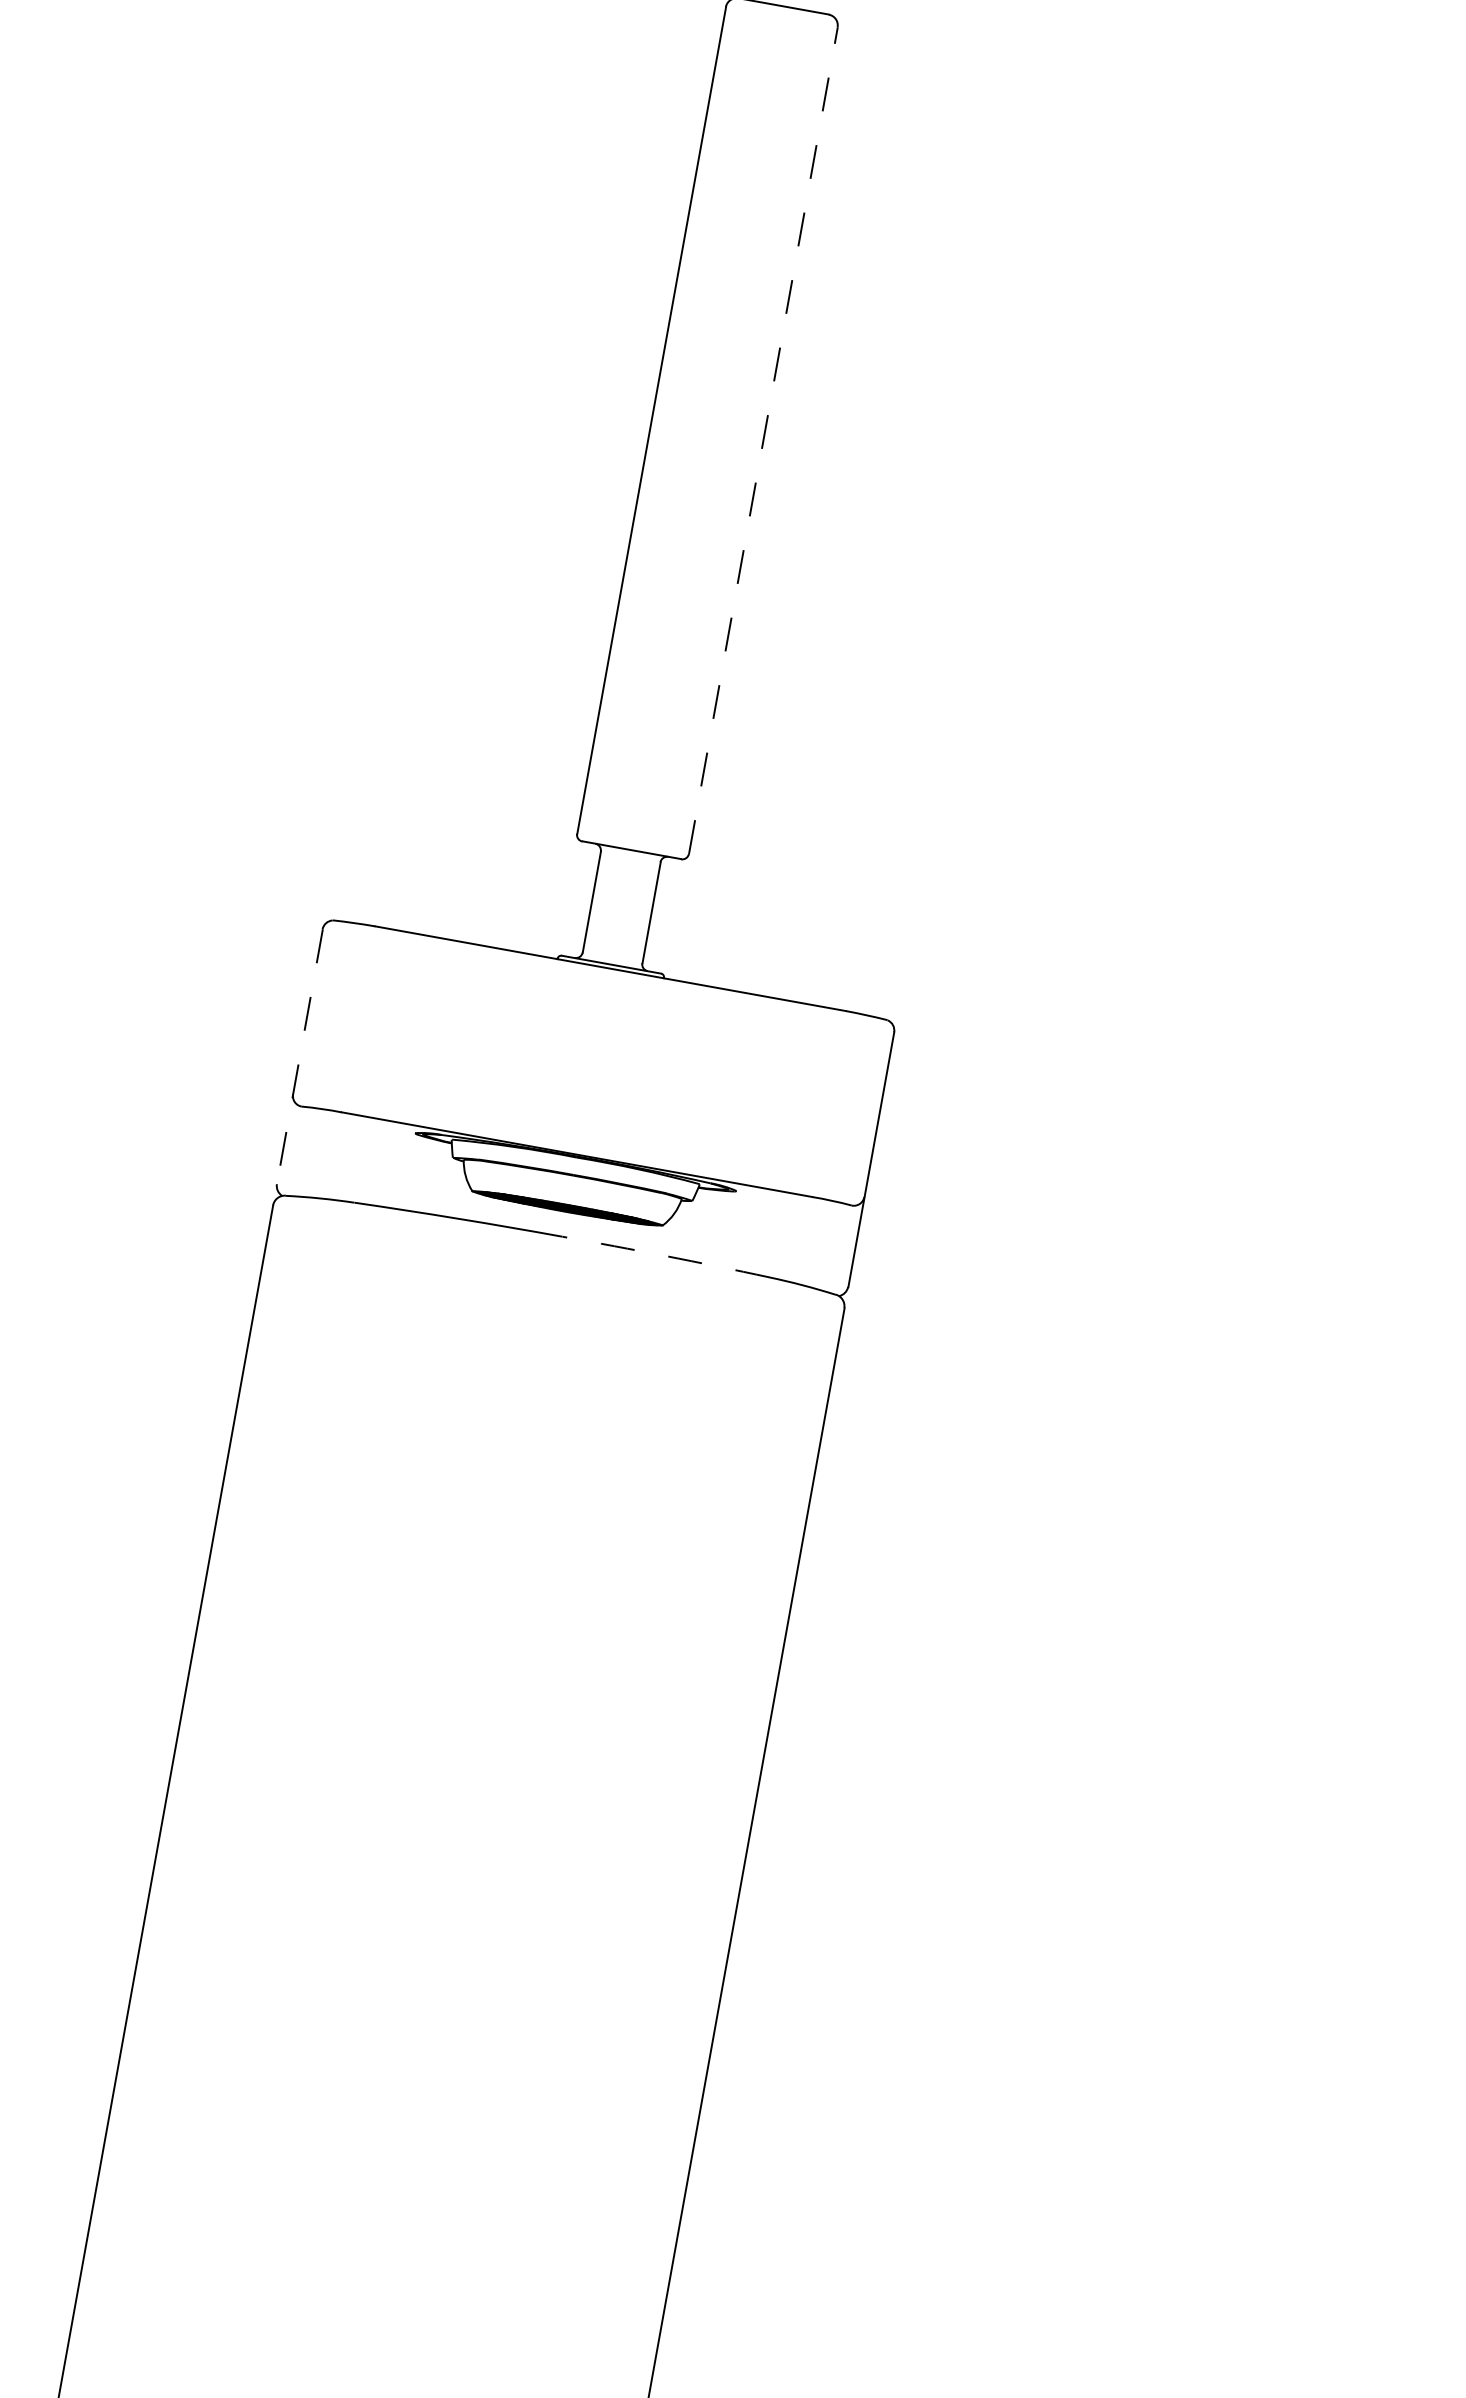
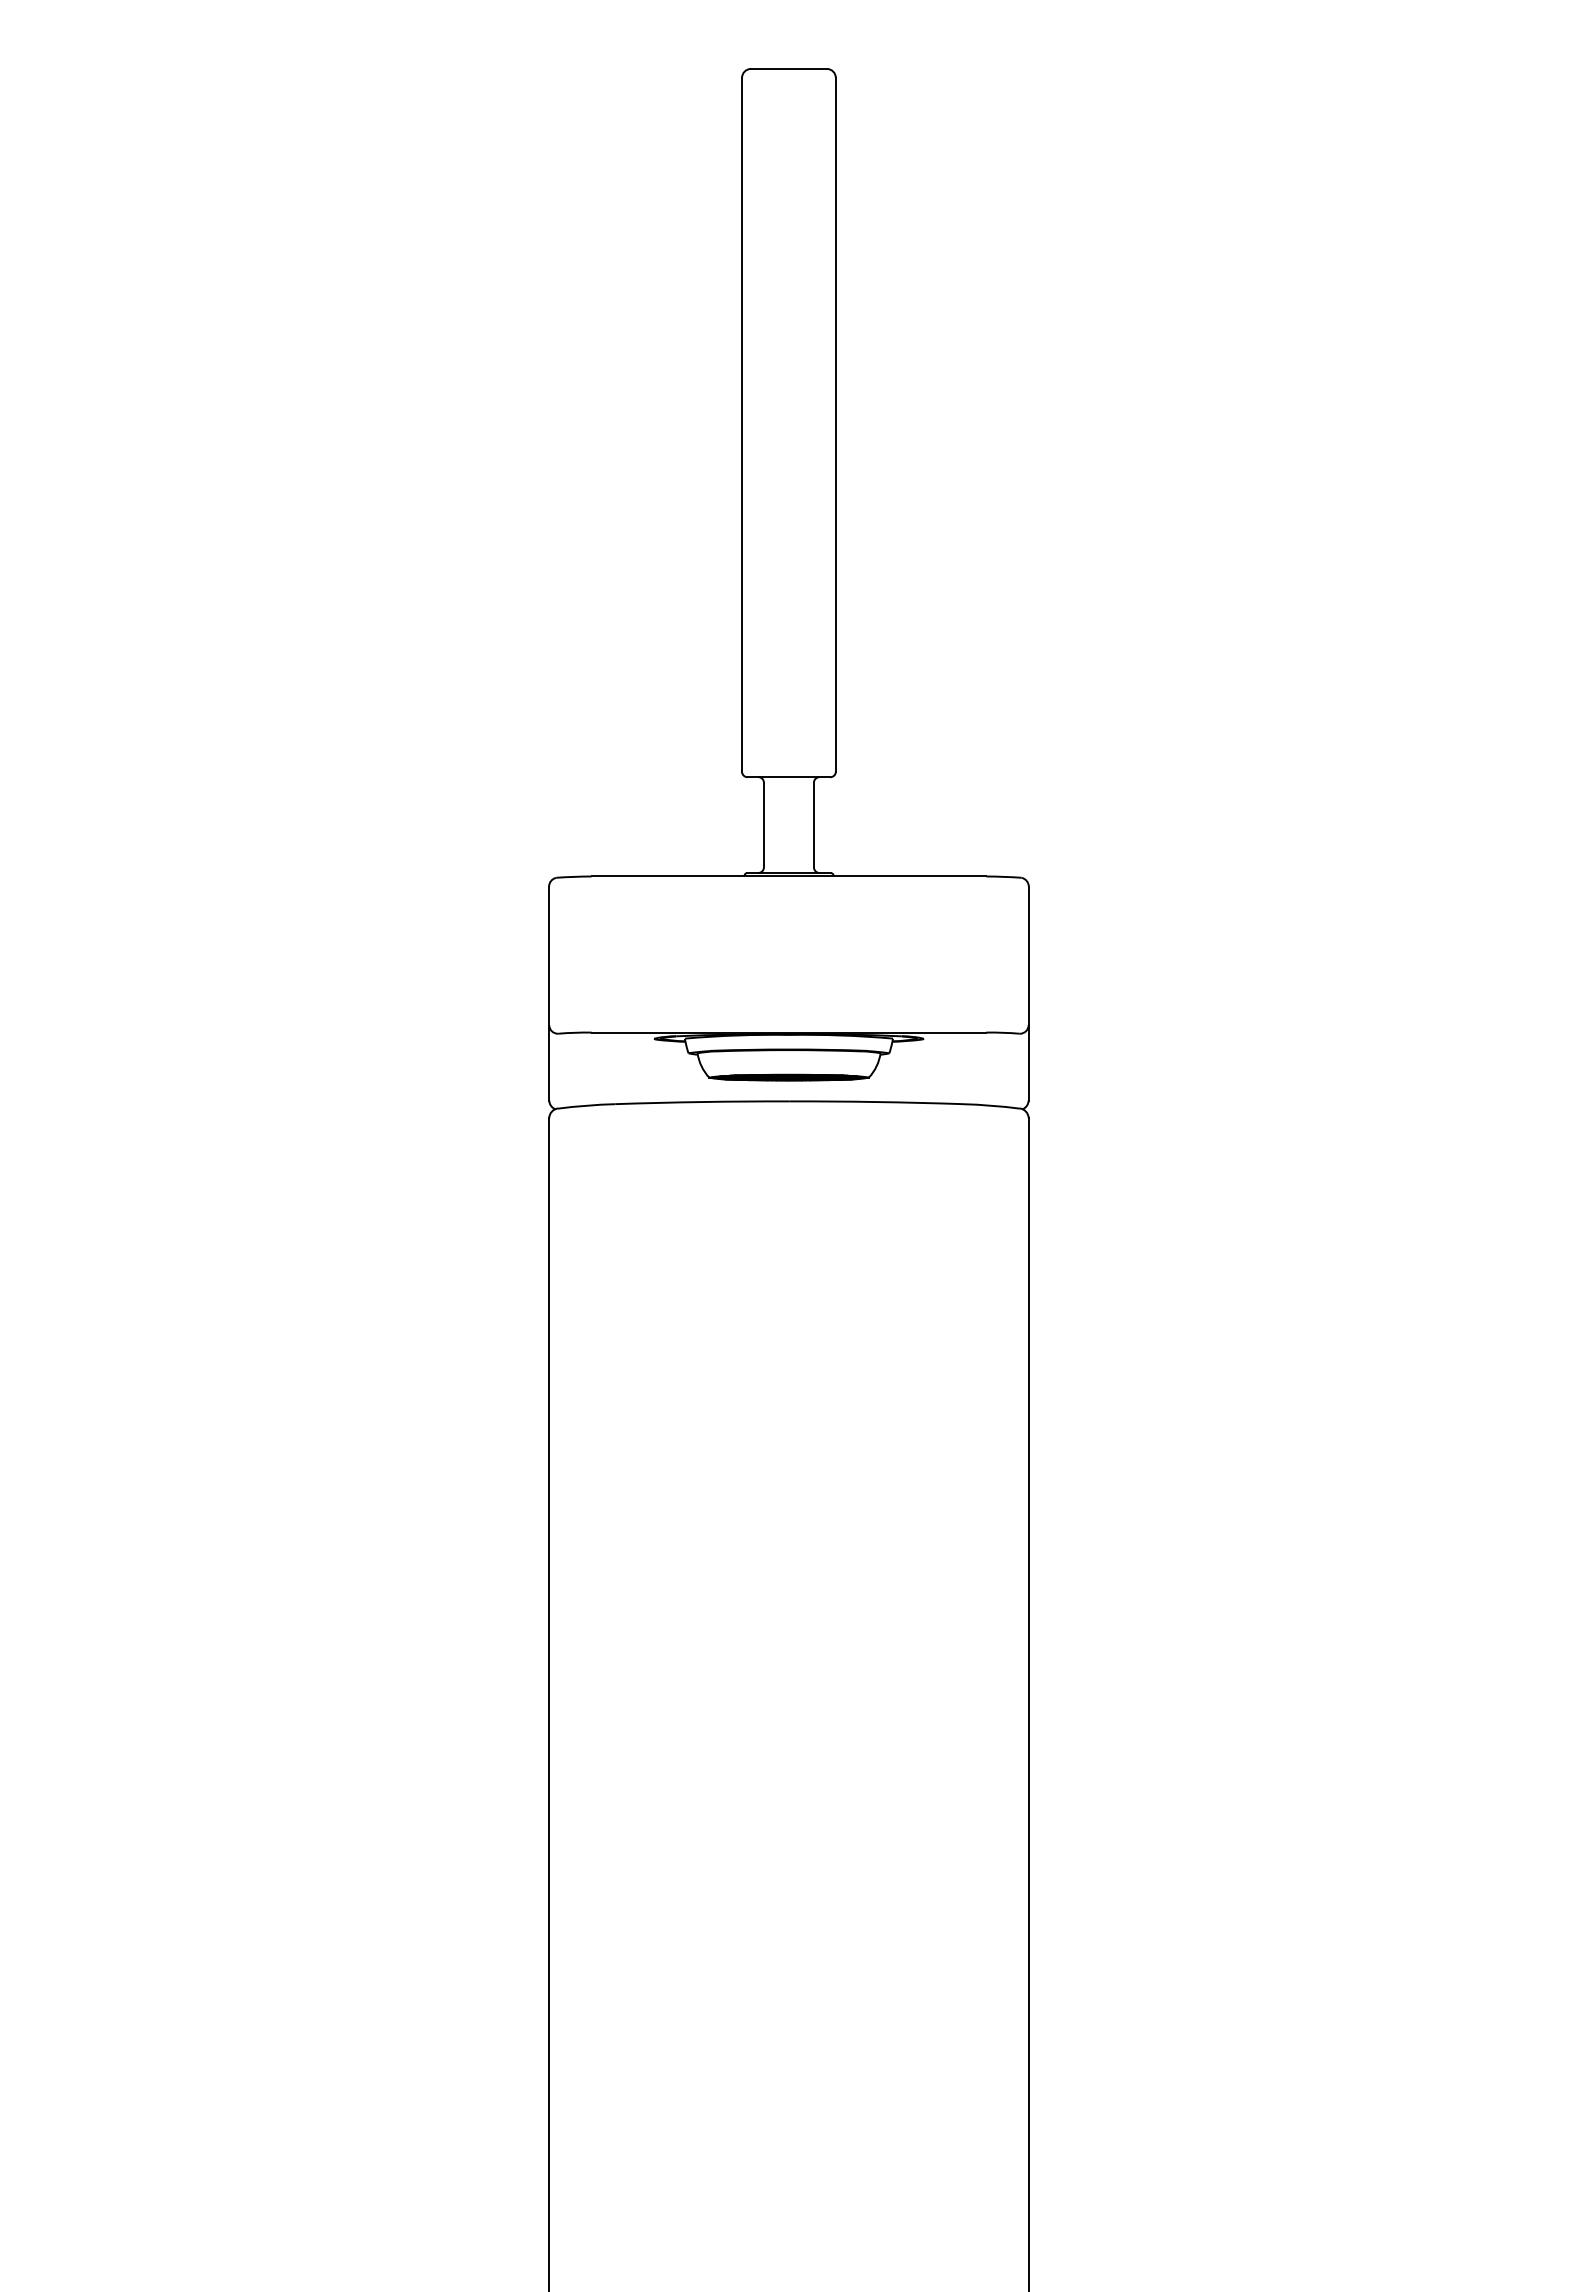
line: (762, 440) -> (835, 424), dashed -> solid
line: (300, 1056) -> (549, 993), dashed -> solid
arc: (666, 1256) -> (876, 1102), dashed -> solid

